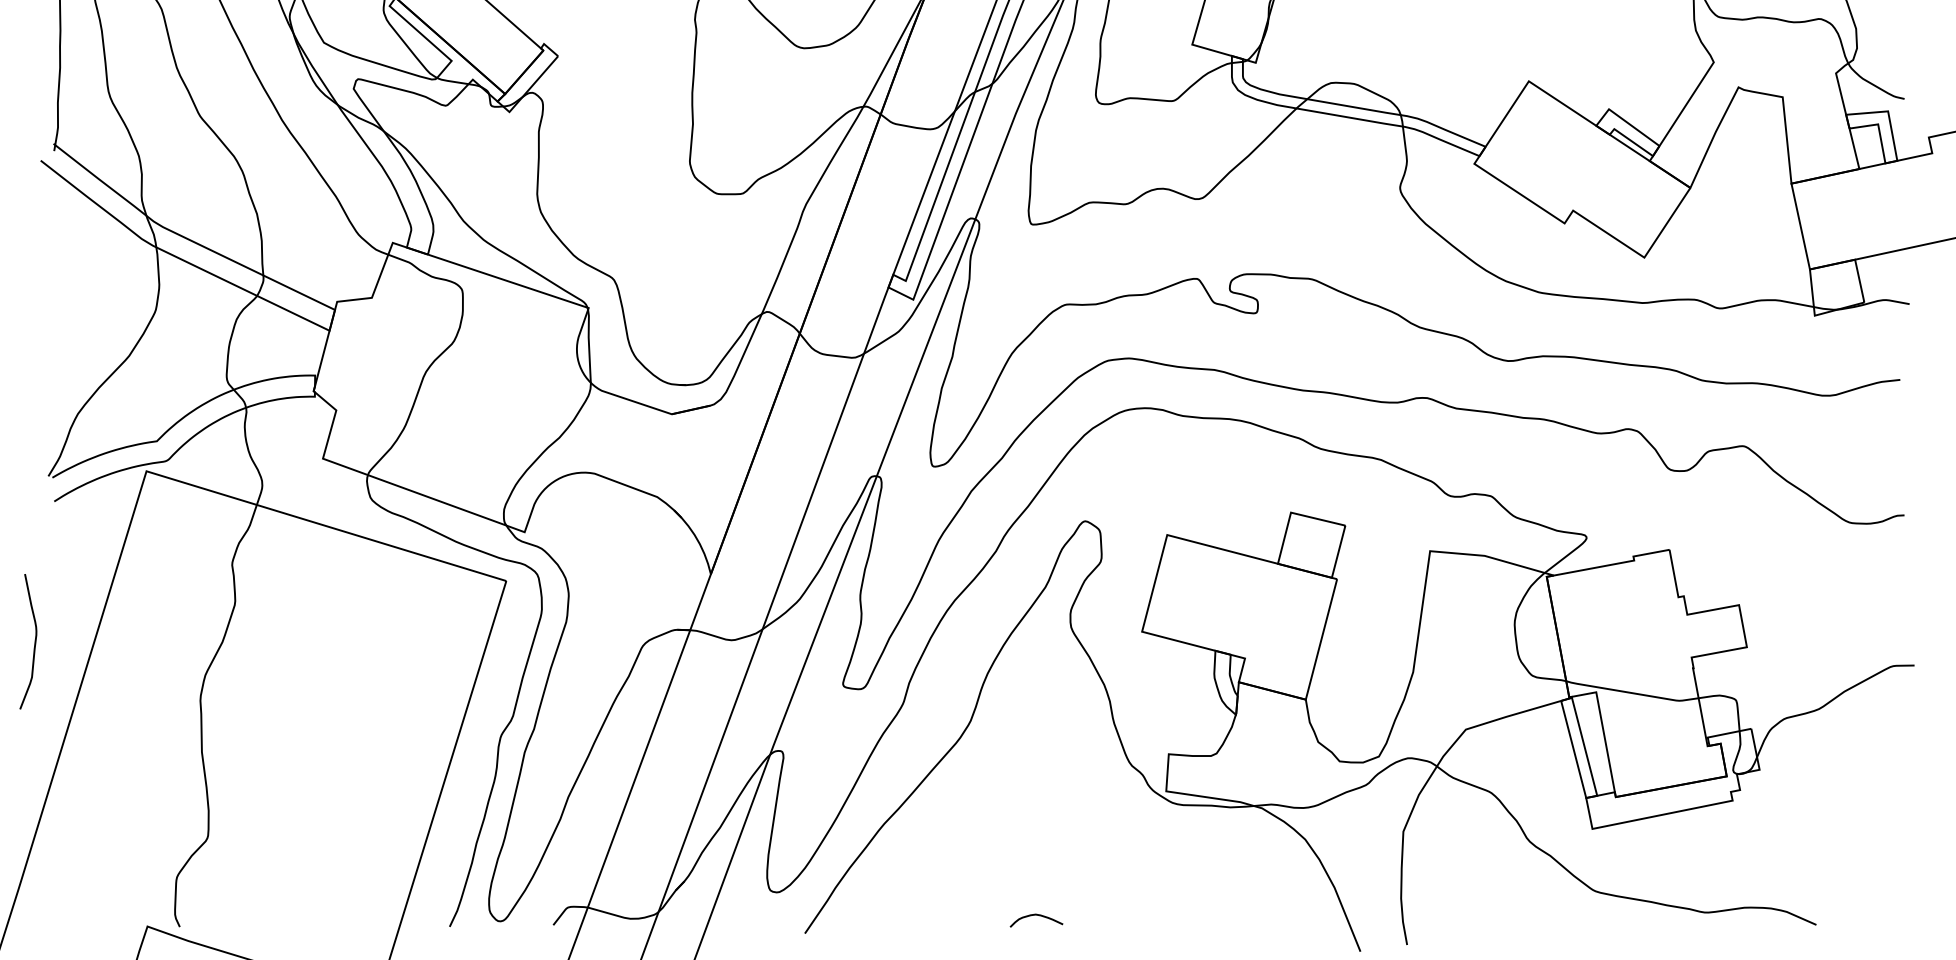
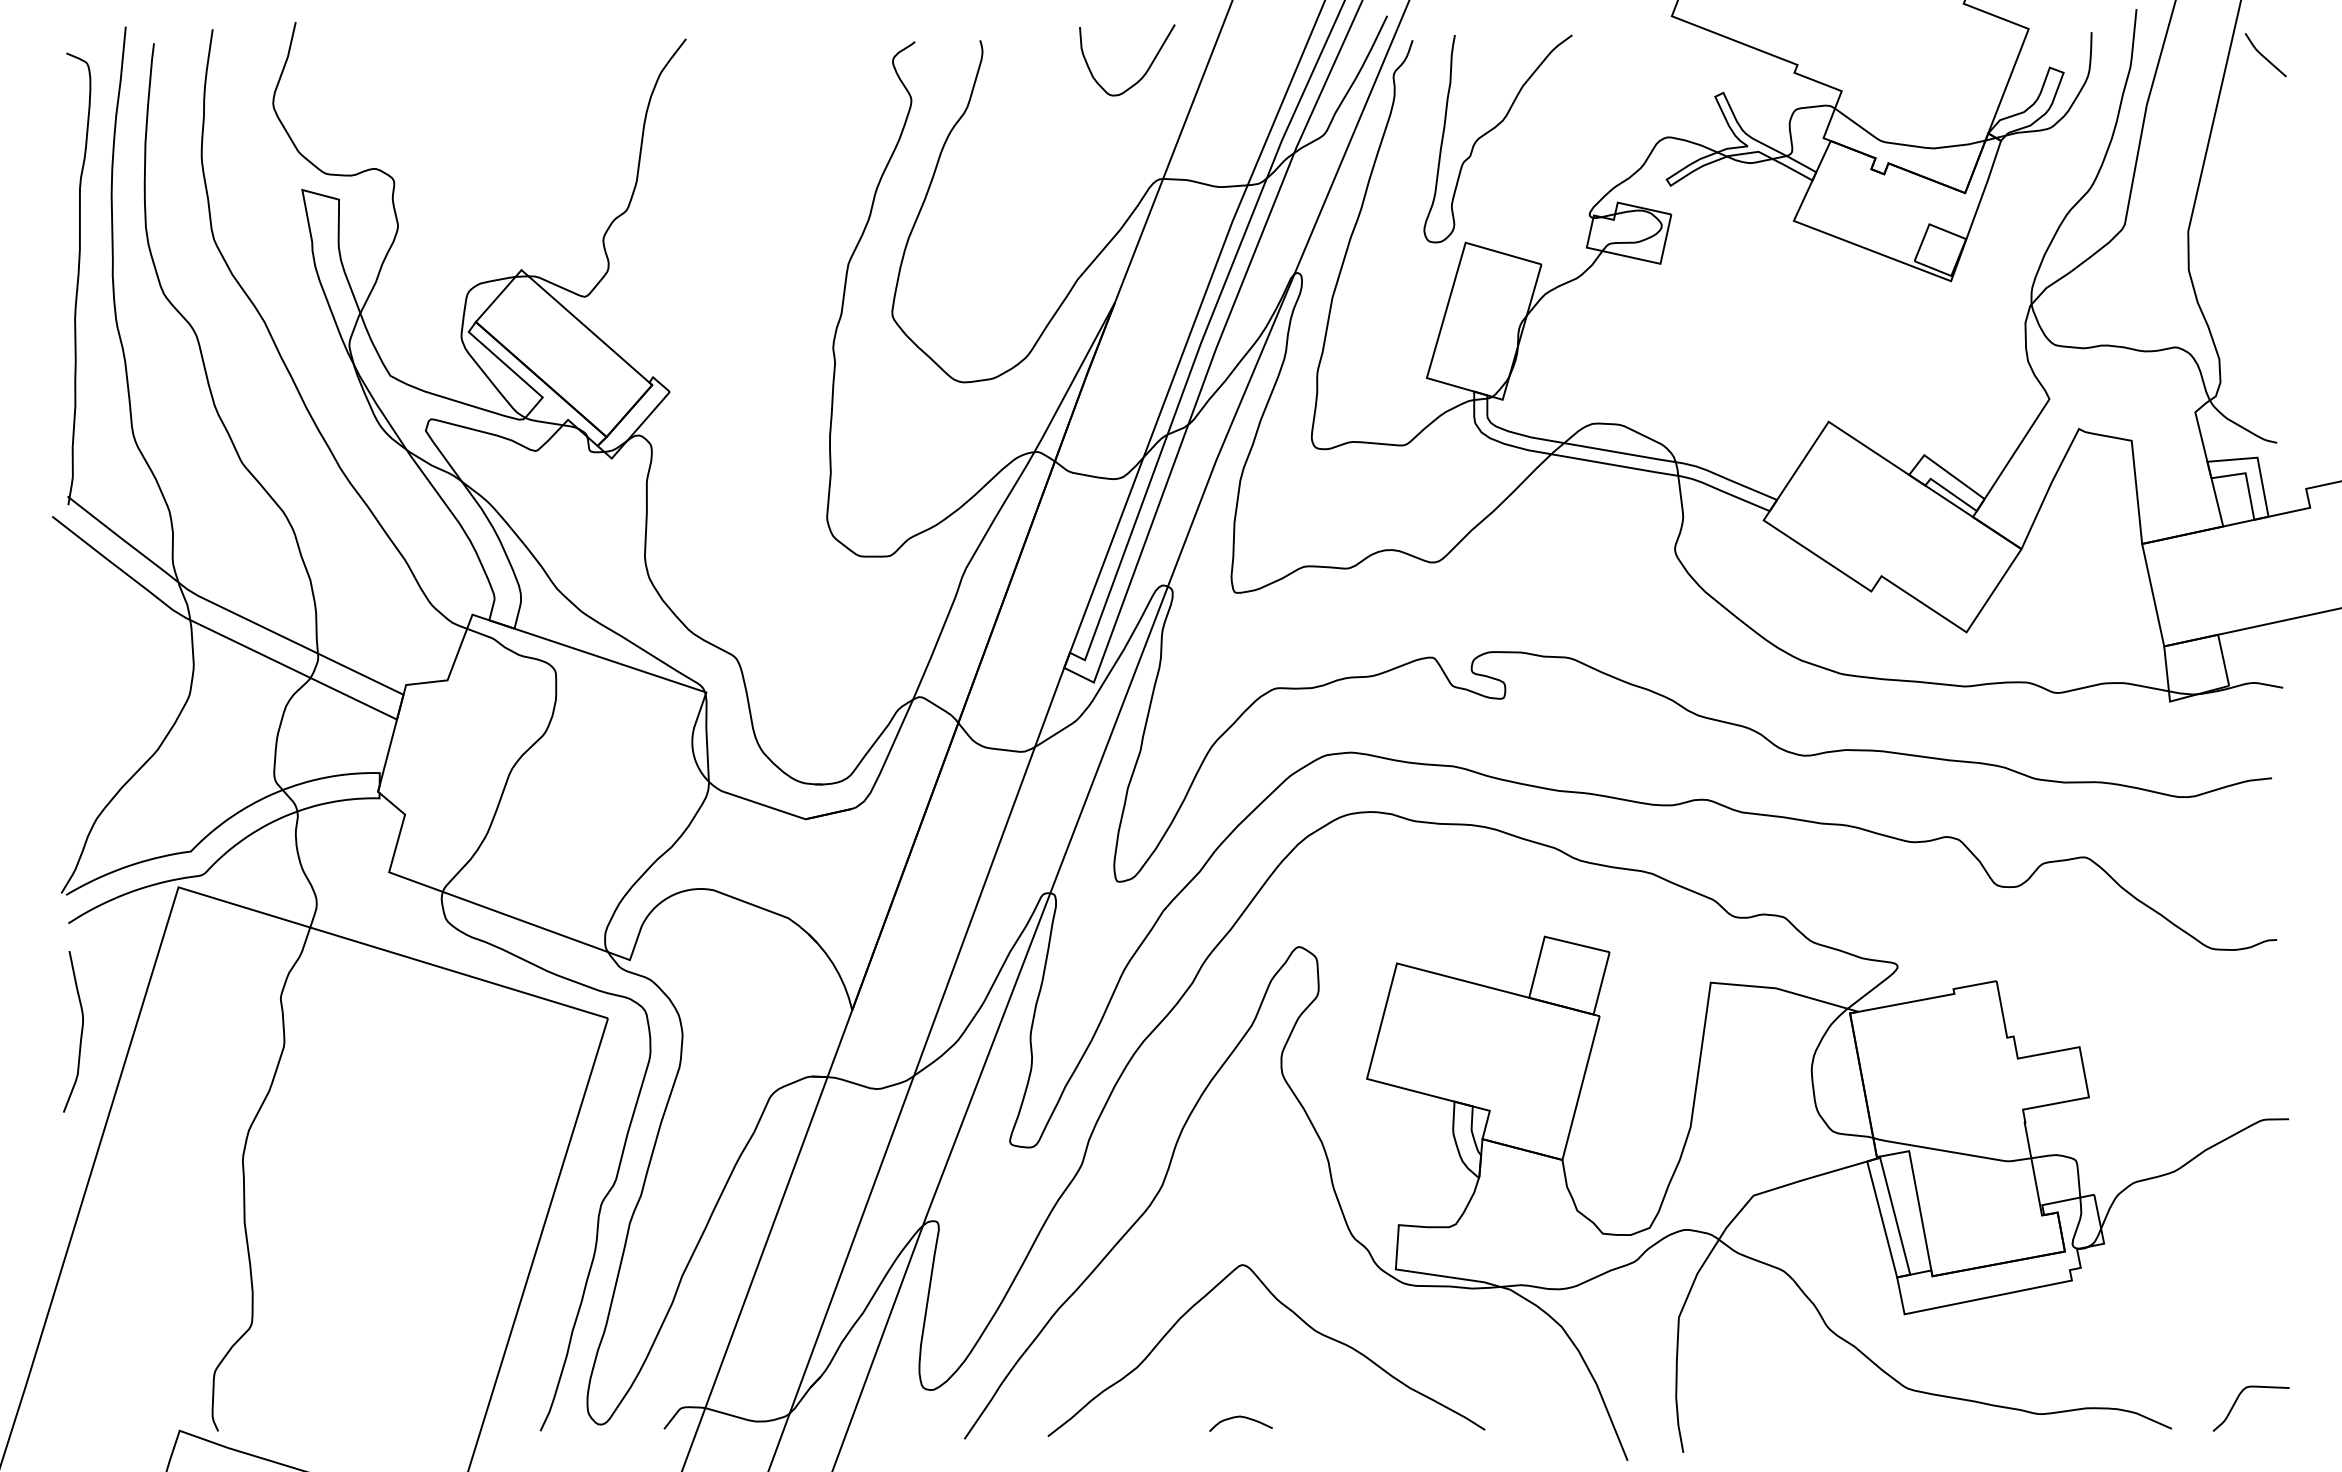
curve: (34, 643) -> (80, 1034), moved
curve: (1083, 831) -> (1297, 1317), added
curve: (1870, 902) -> (2236, 1402), added

